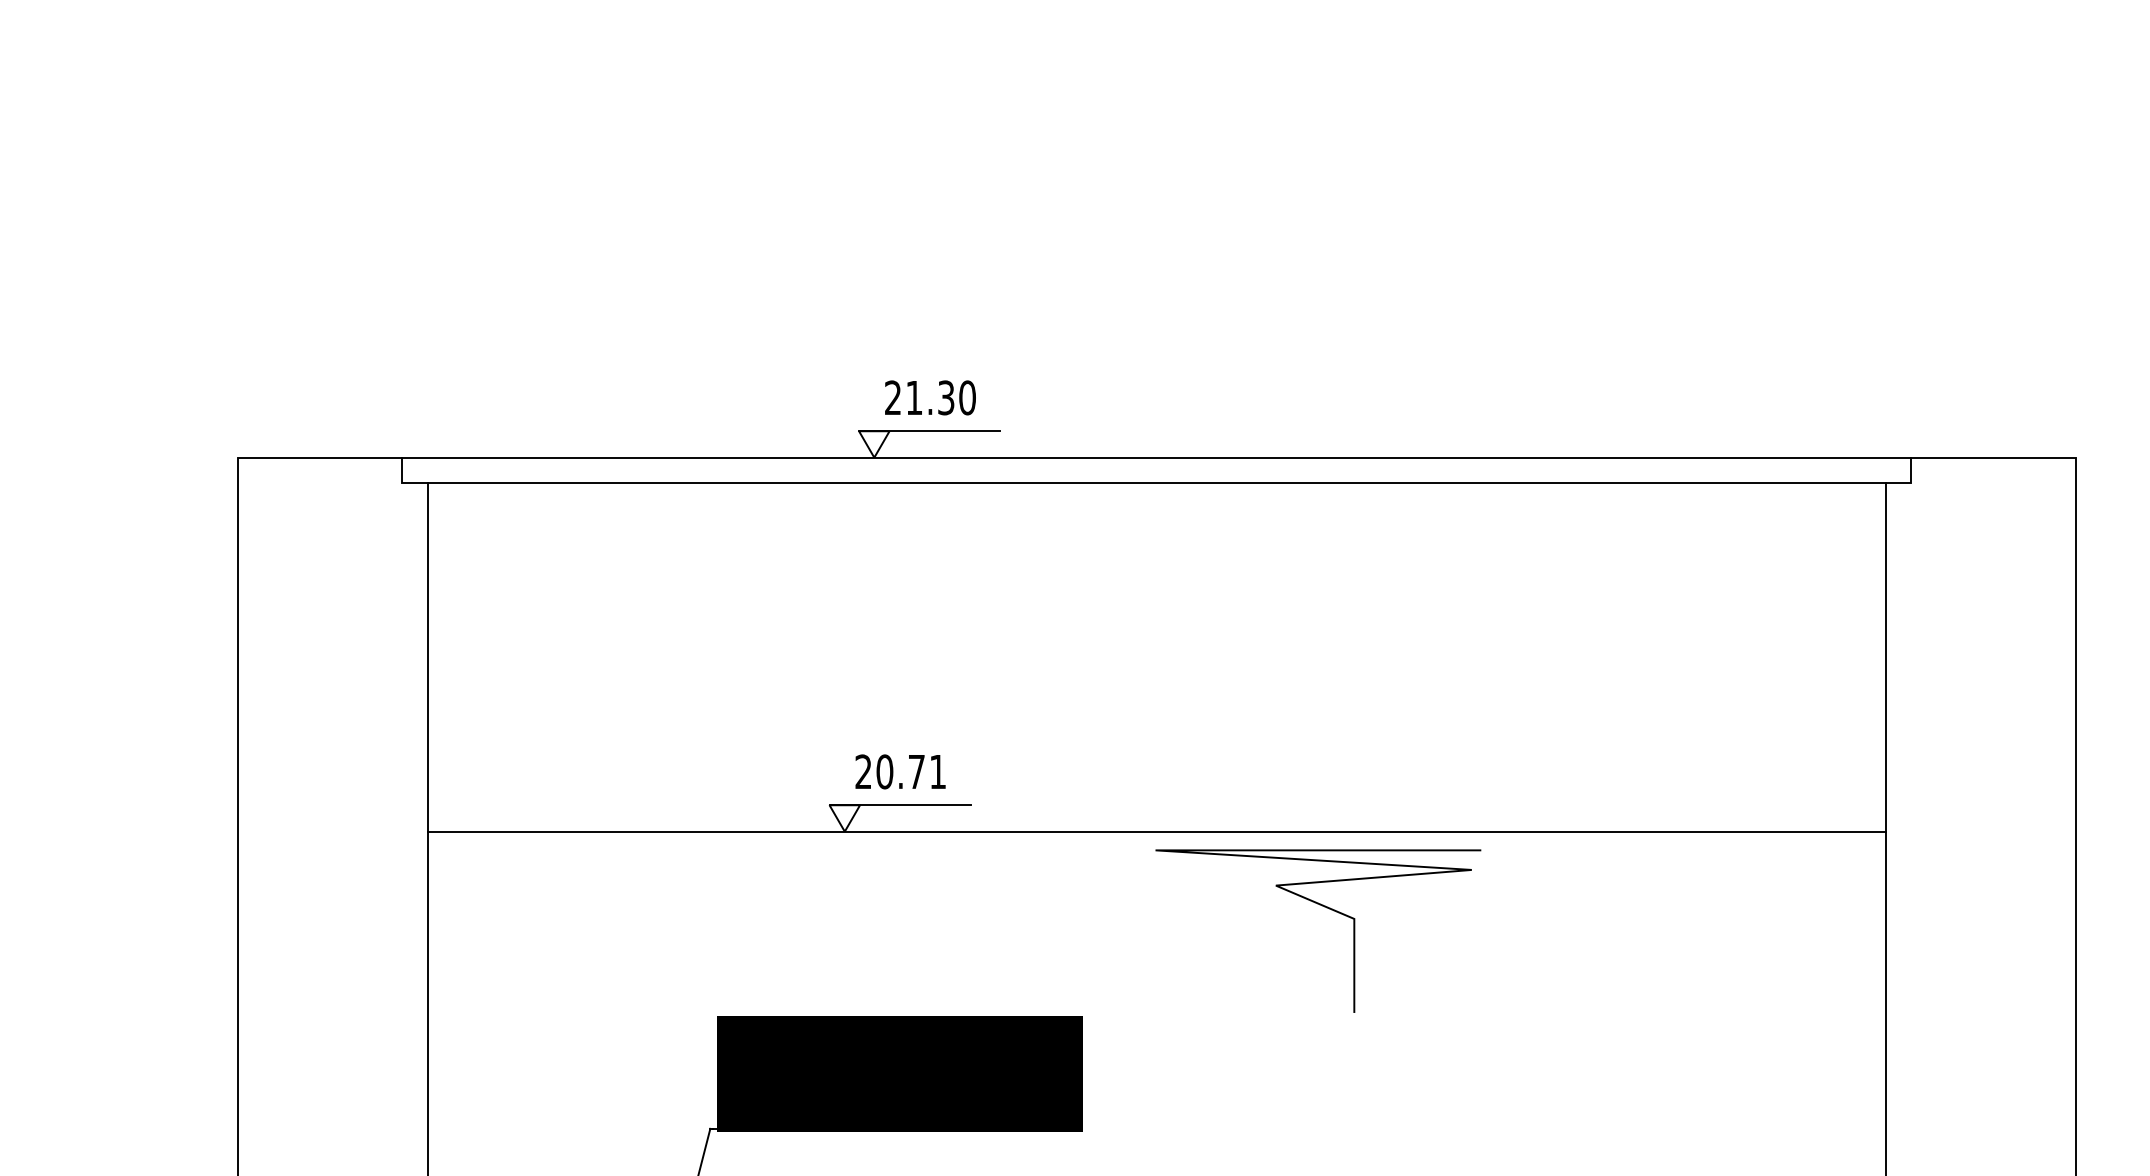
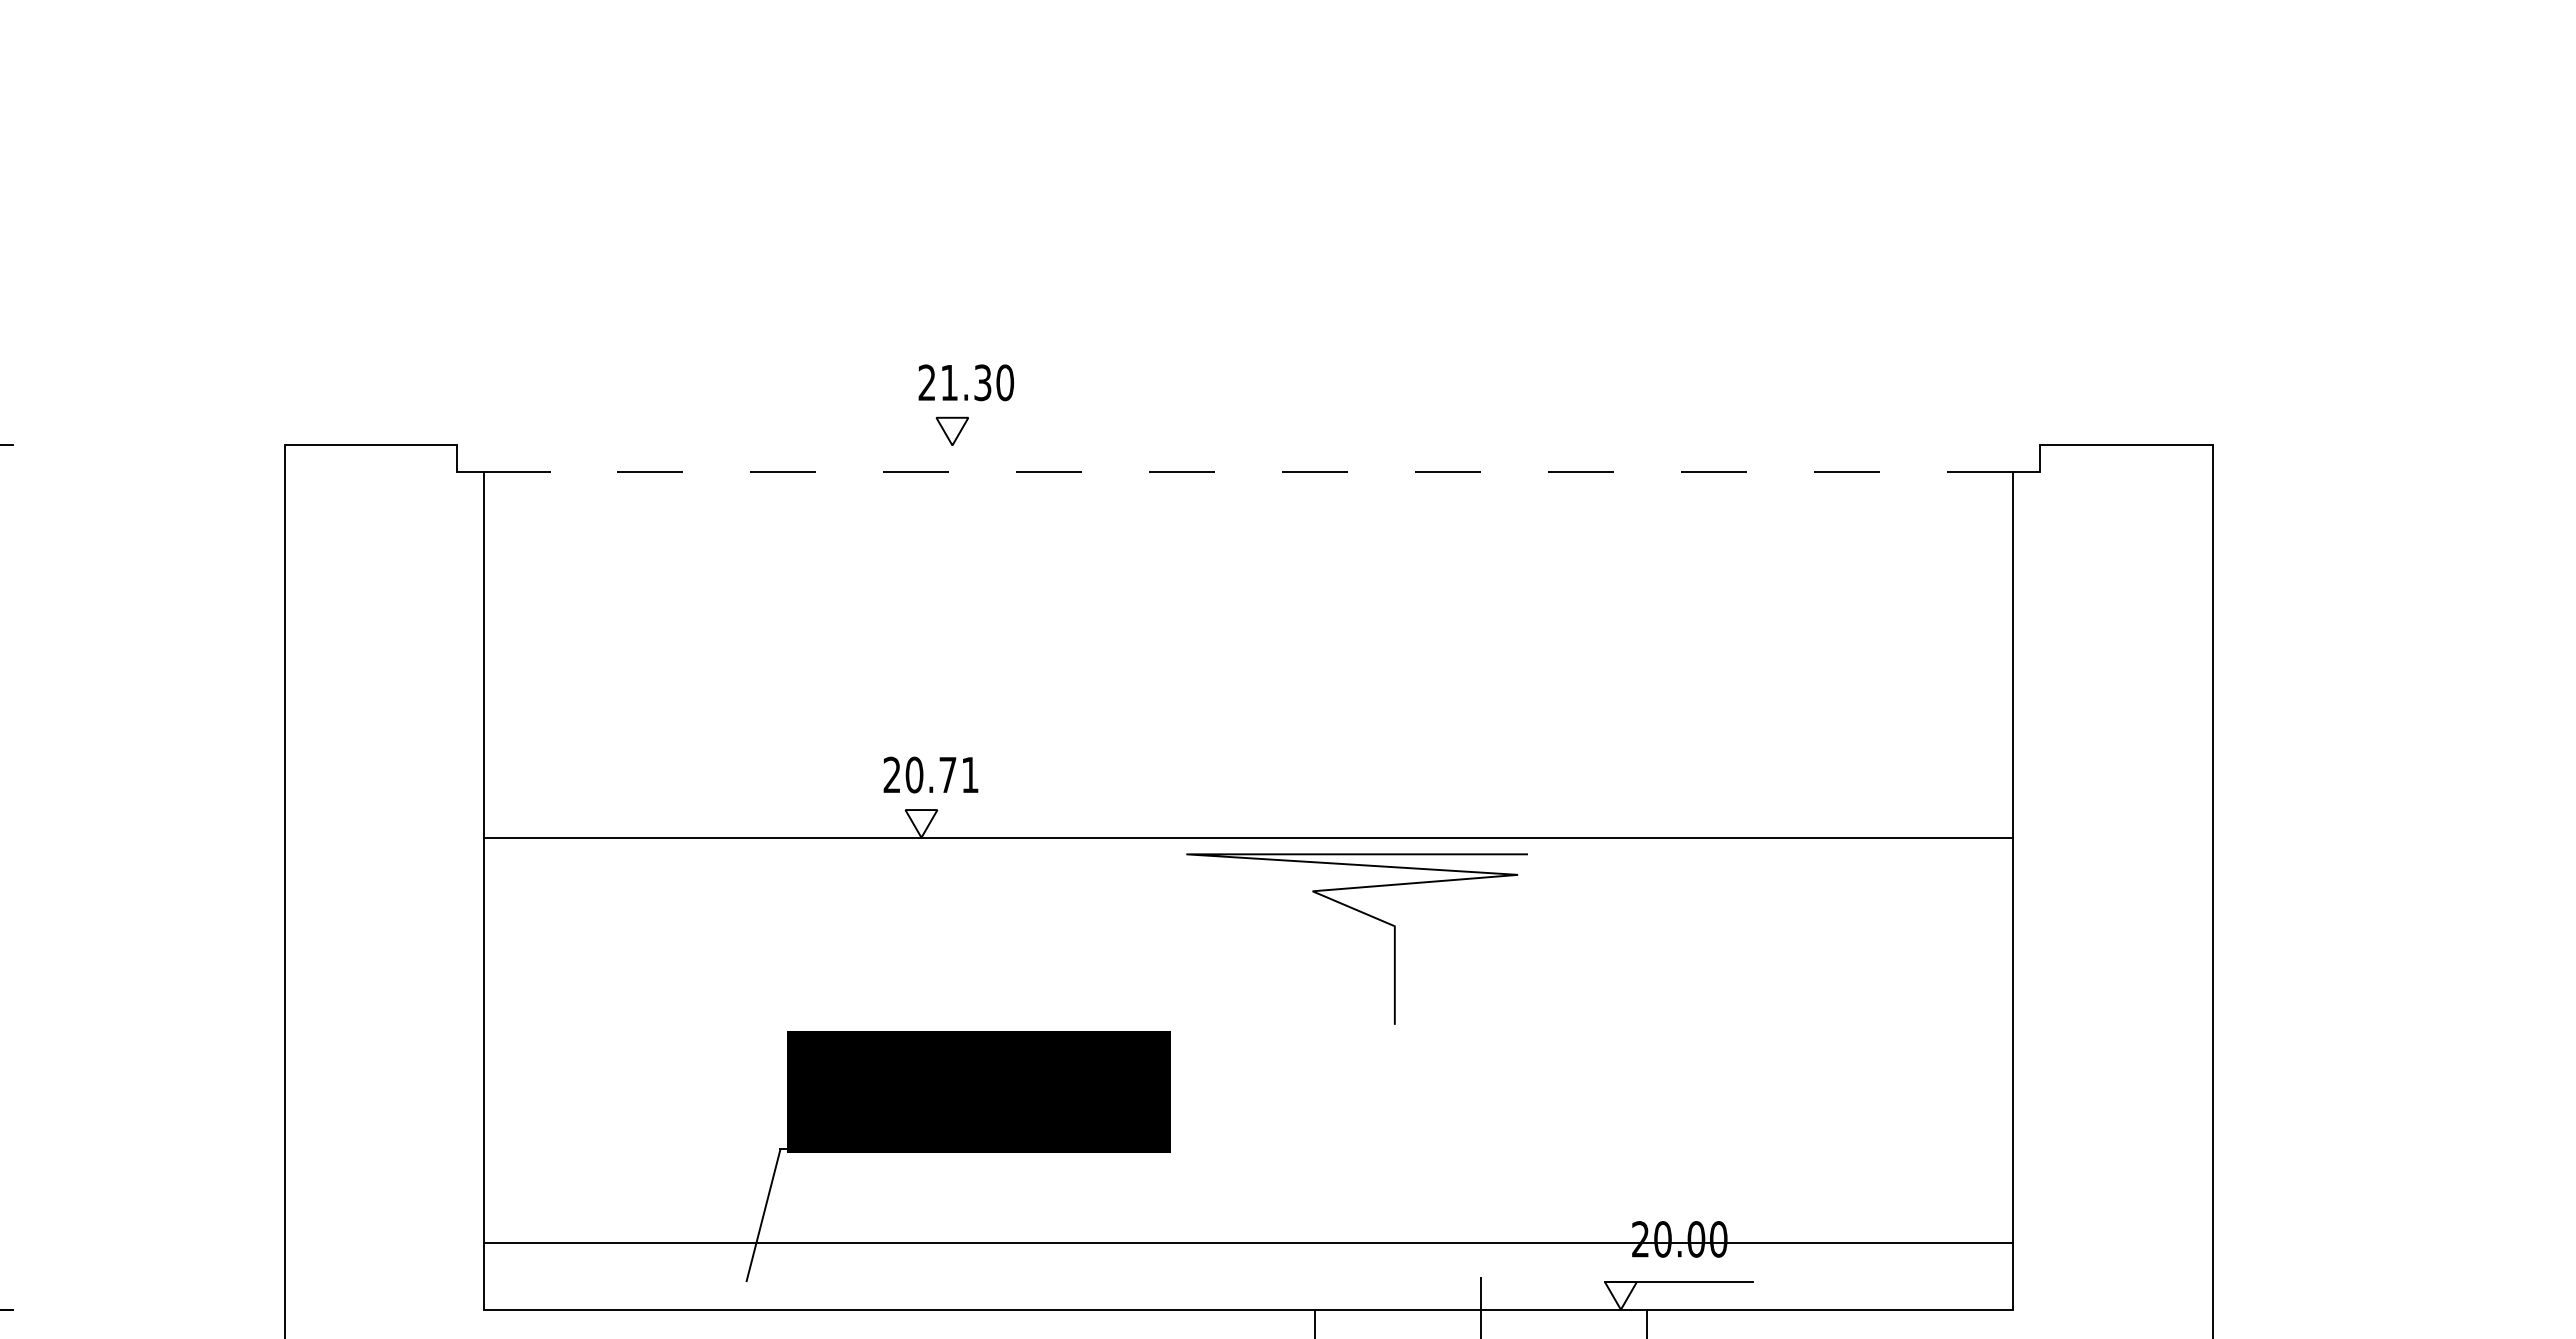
text: (929, 397) -> (965, 382), moved
line: (929, 430) -> (1010, 417), removed
line: (1156, 457) -> (1248, 445), removed
line: (1156, 483) -> (1248, 472), solid -> dashed
text: (900, 771) -> (930, 774), moved
line: (900, 805) -> (979, 810), removed
part: (1329, 909) -> (1368, 916), moved

